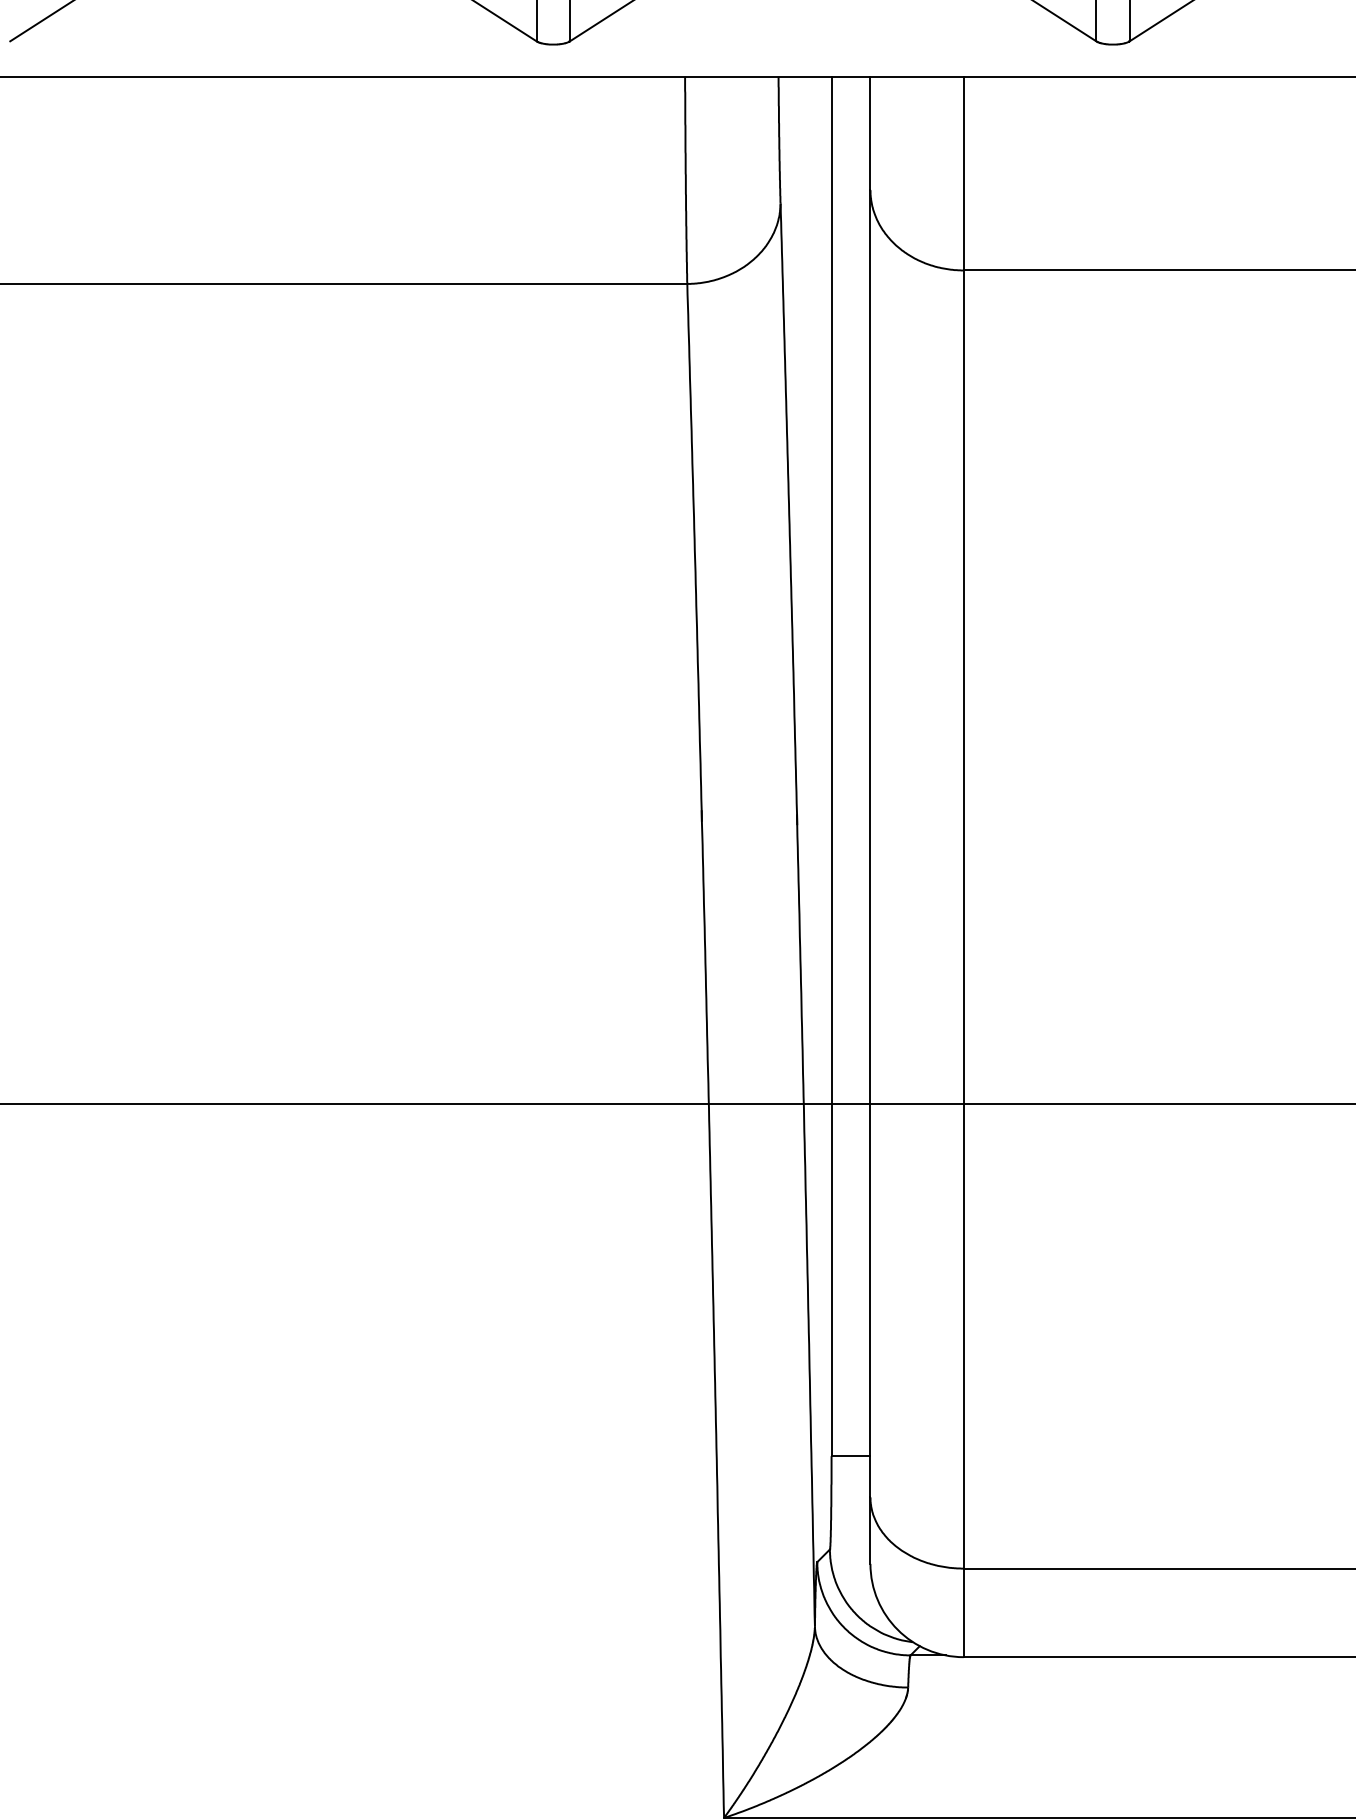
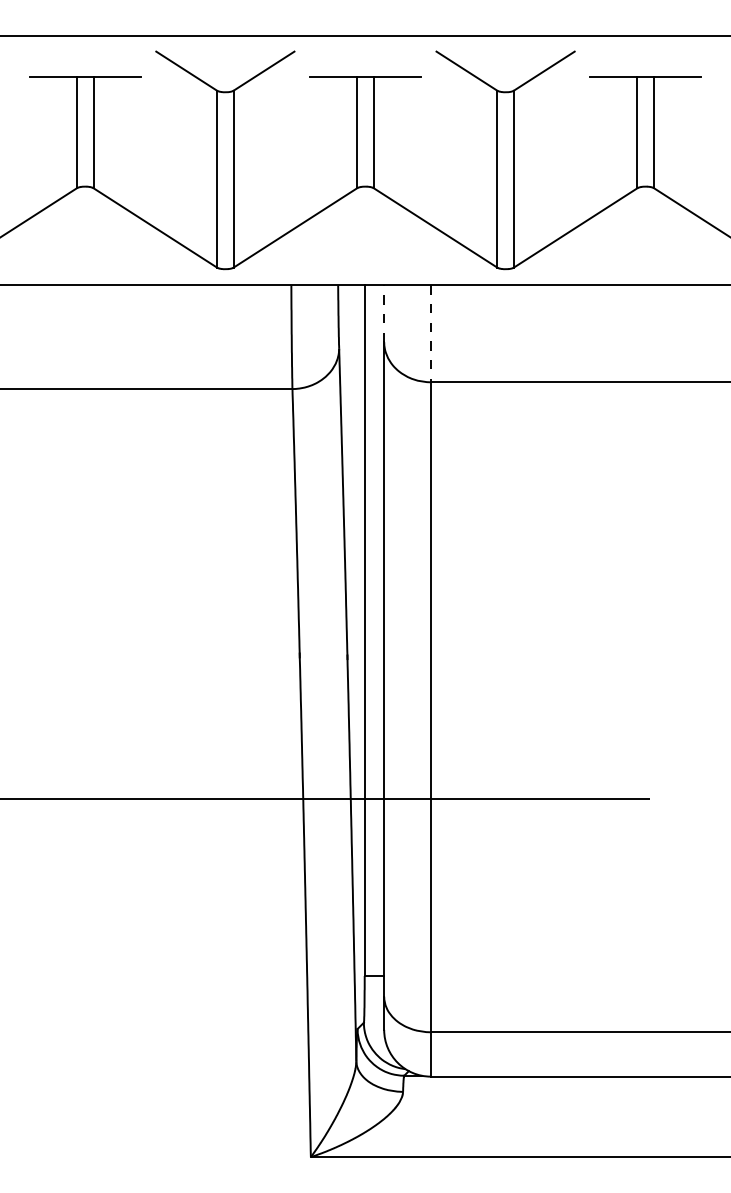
line: (871, 133) -> (384, 313), solid -> dashed
line: (962, 174) -> (430, 334), solid -> dashed

